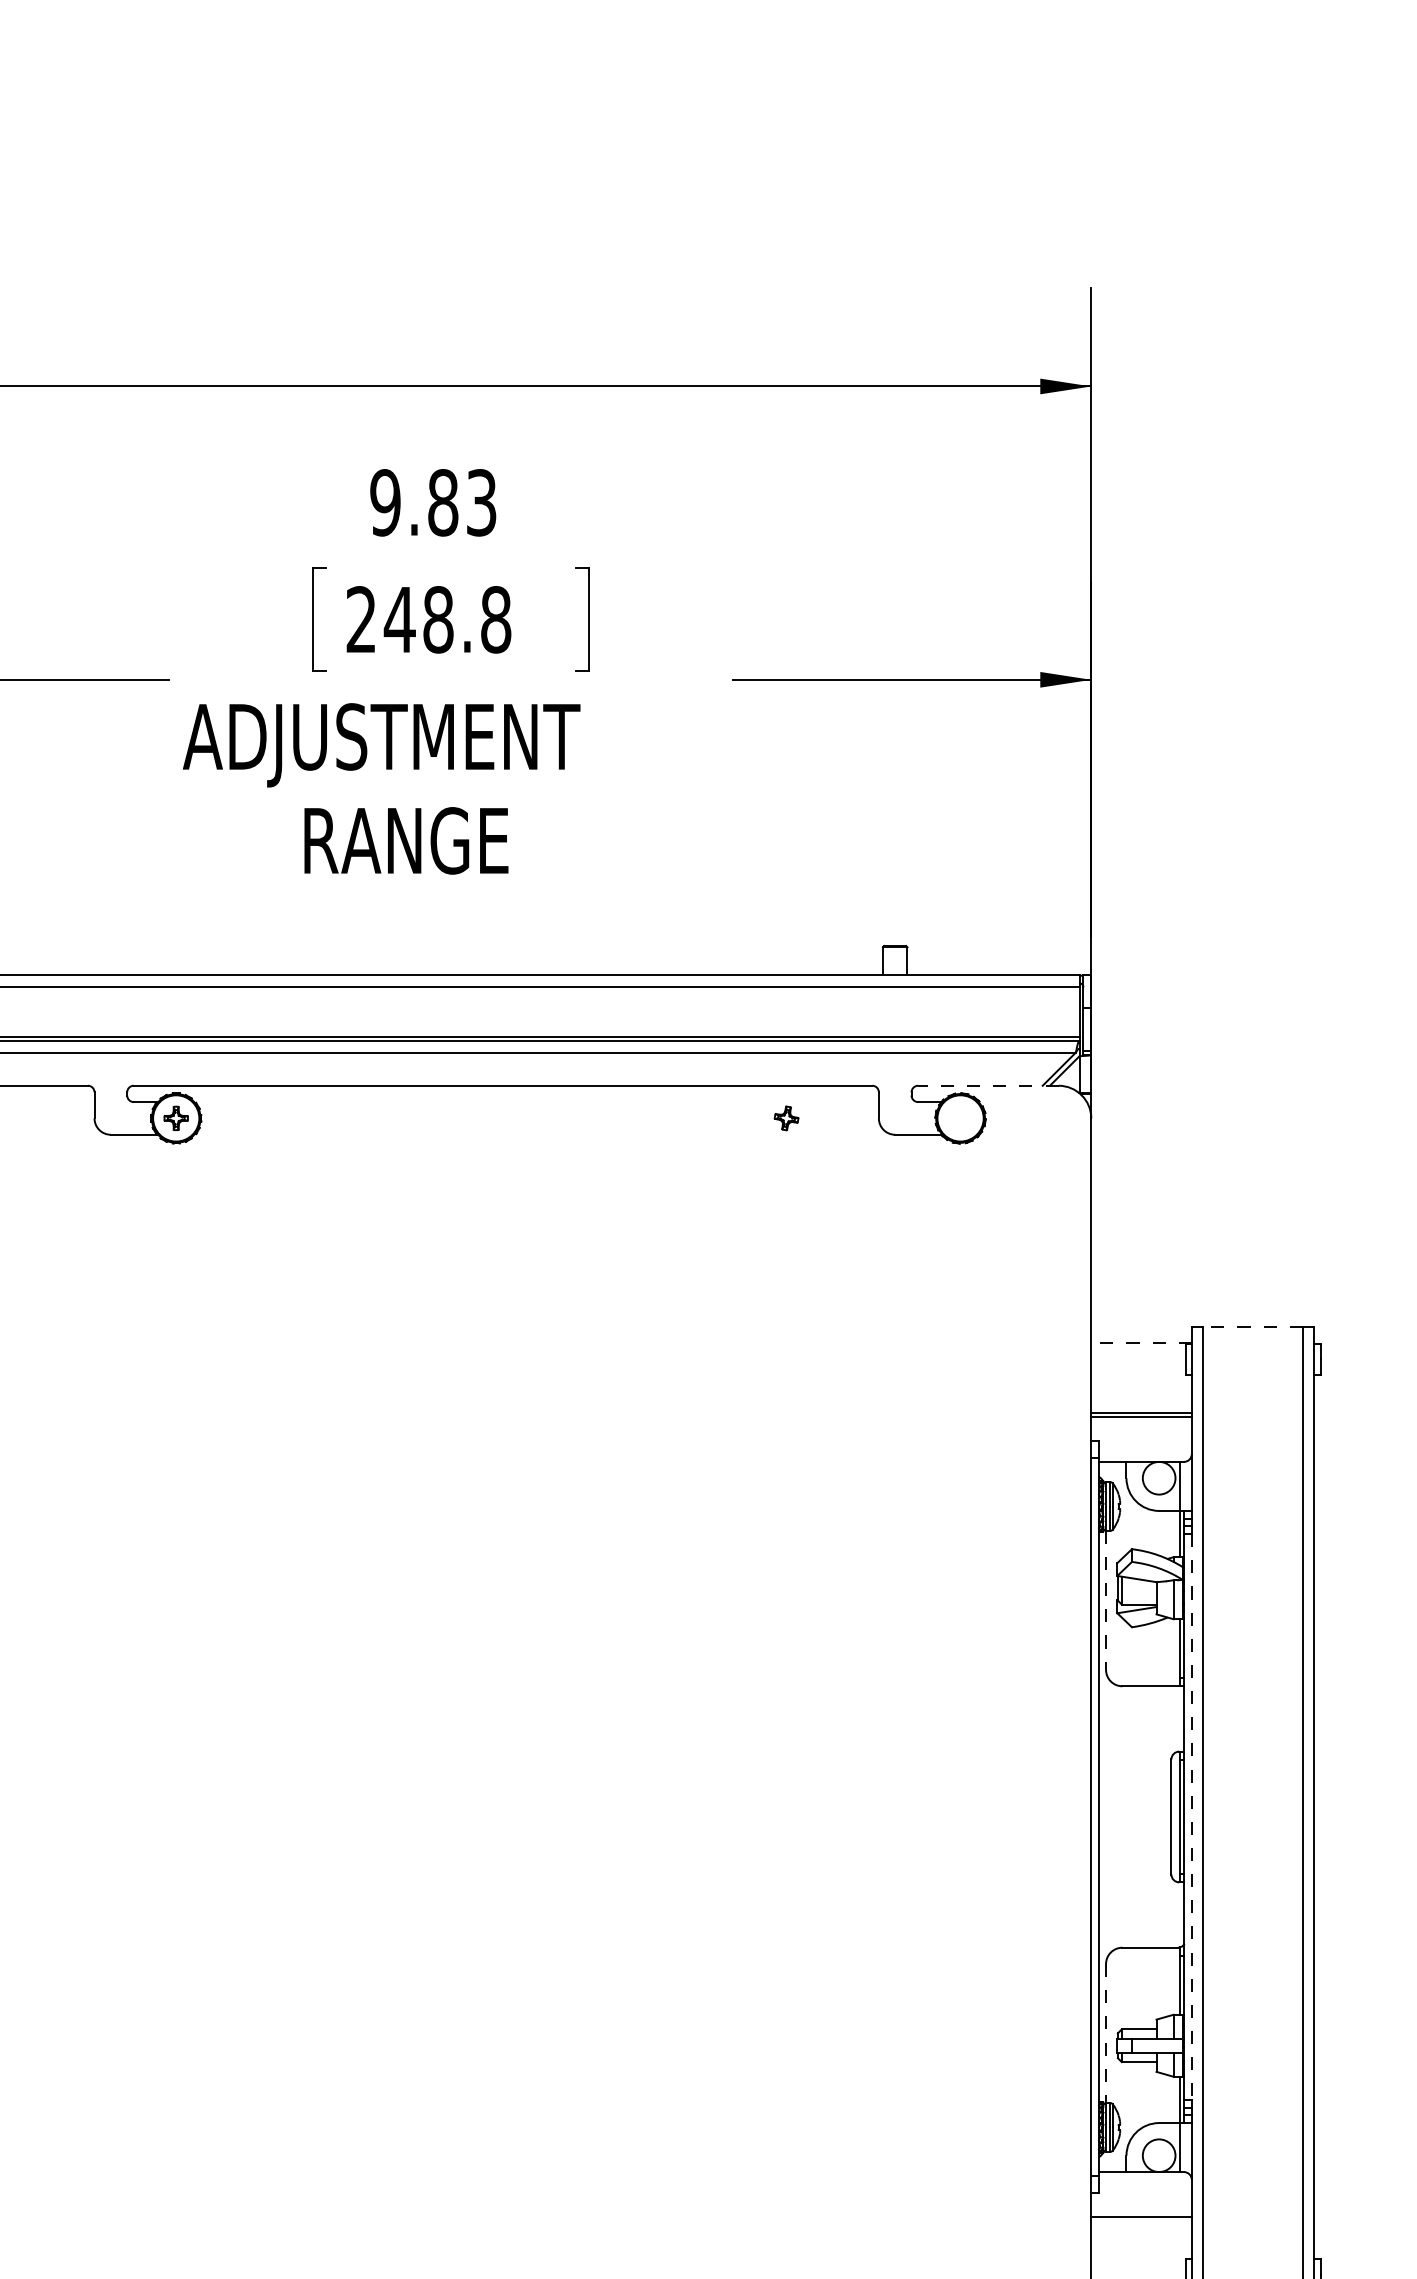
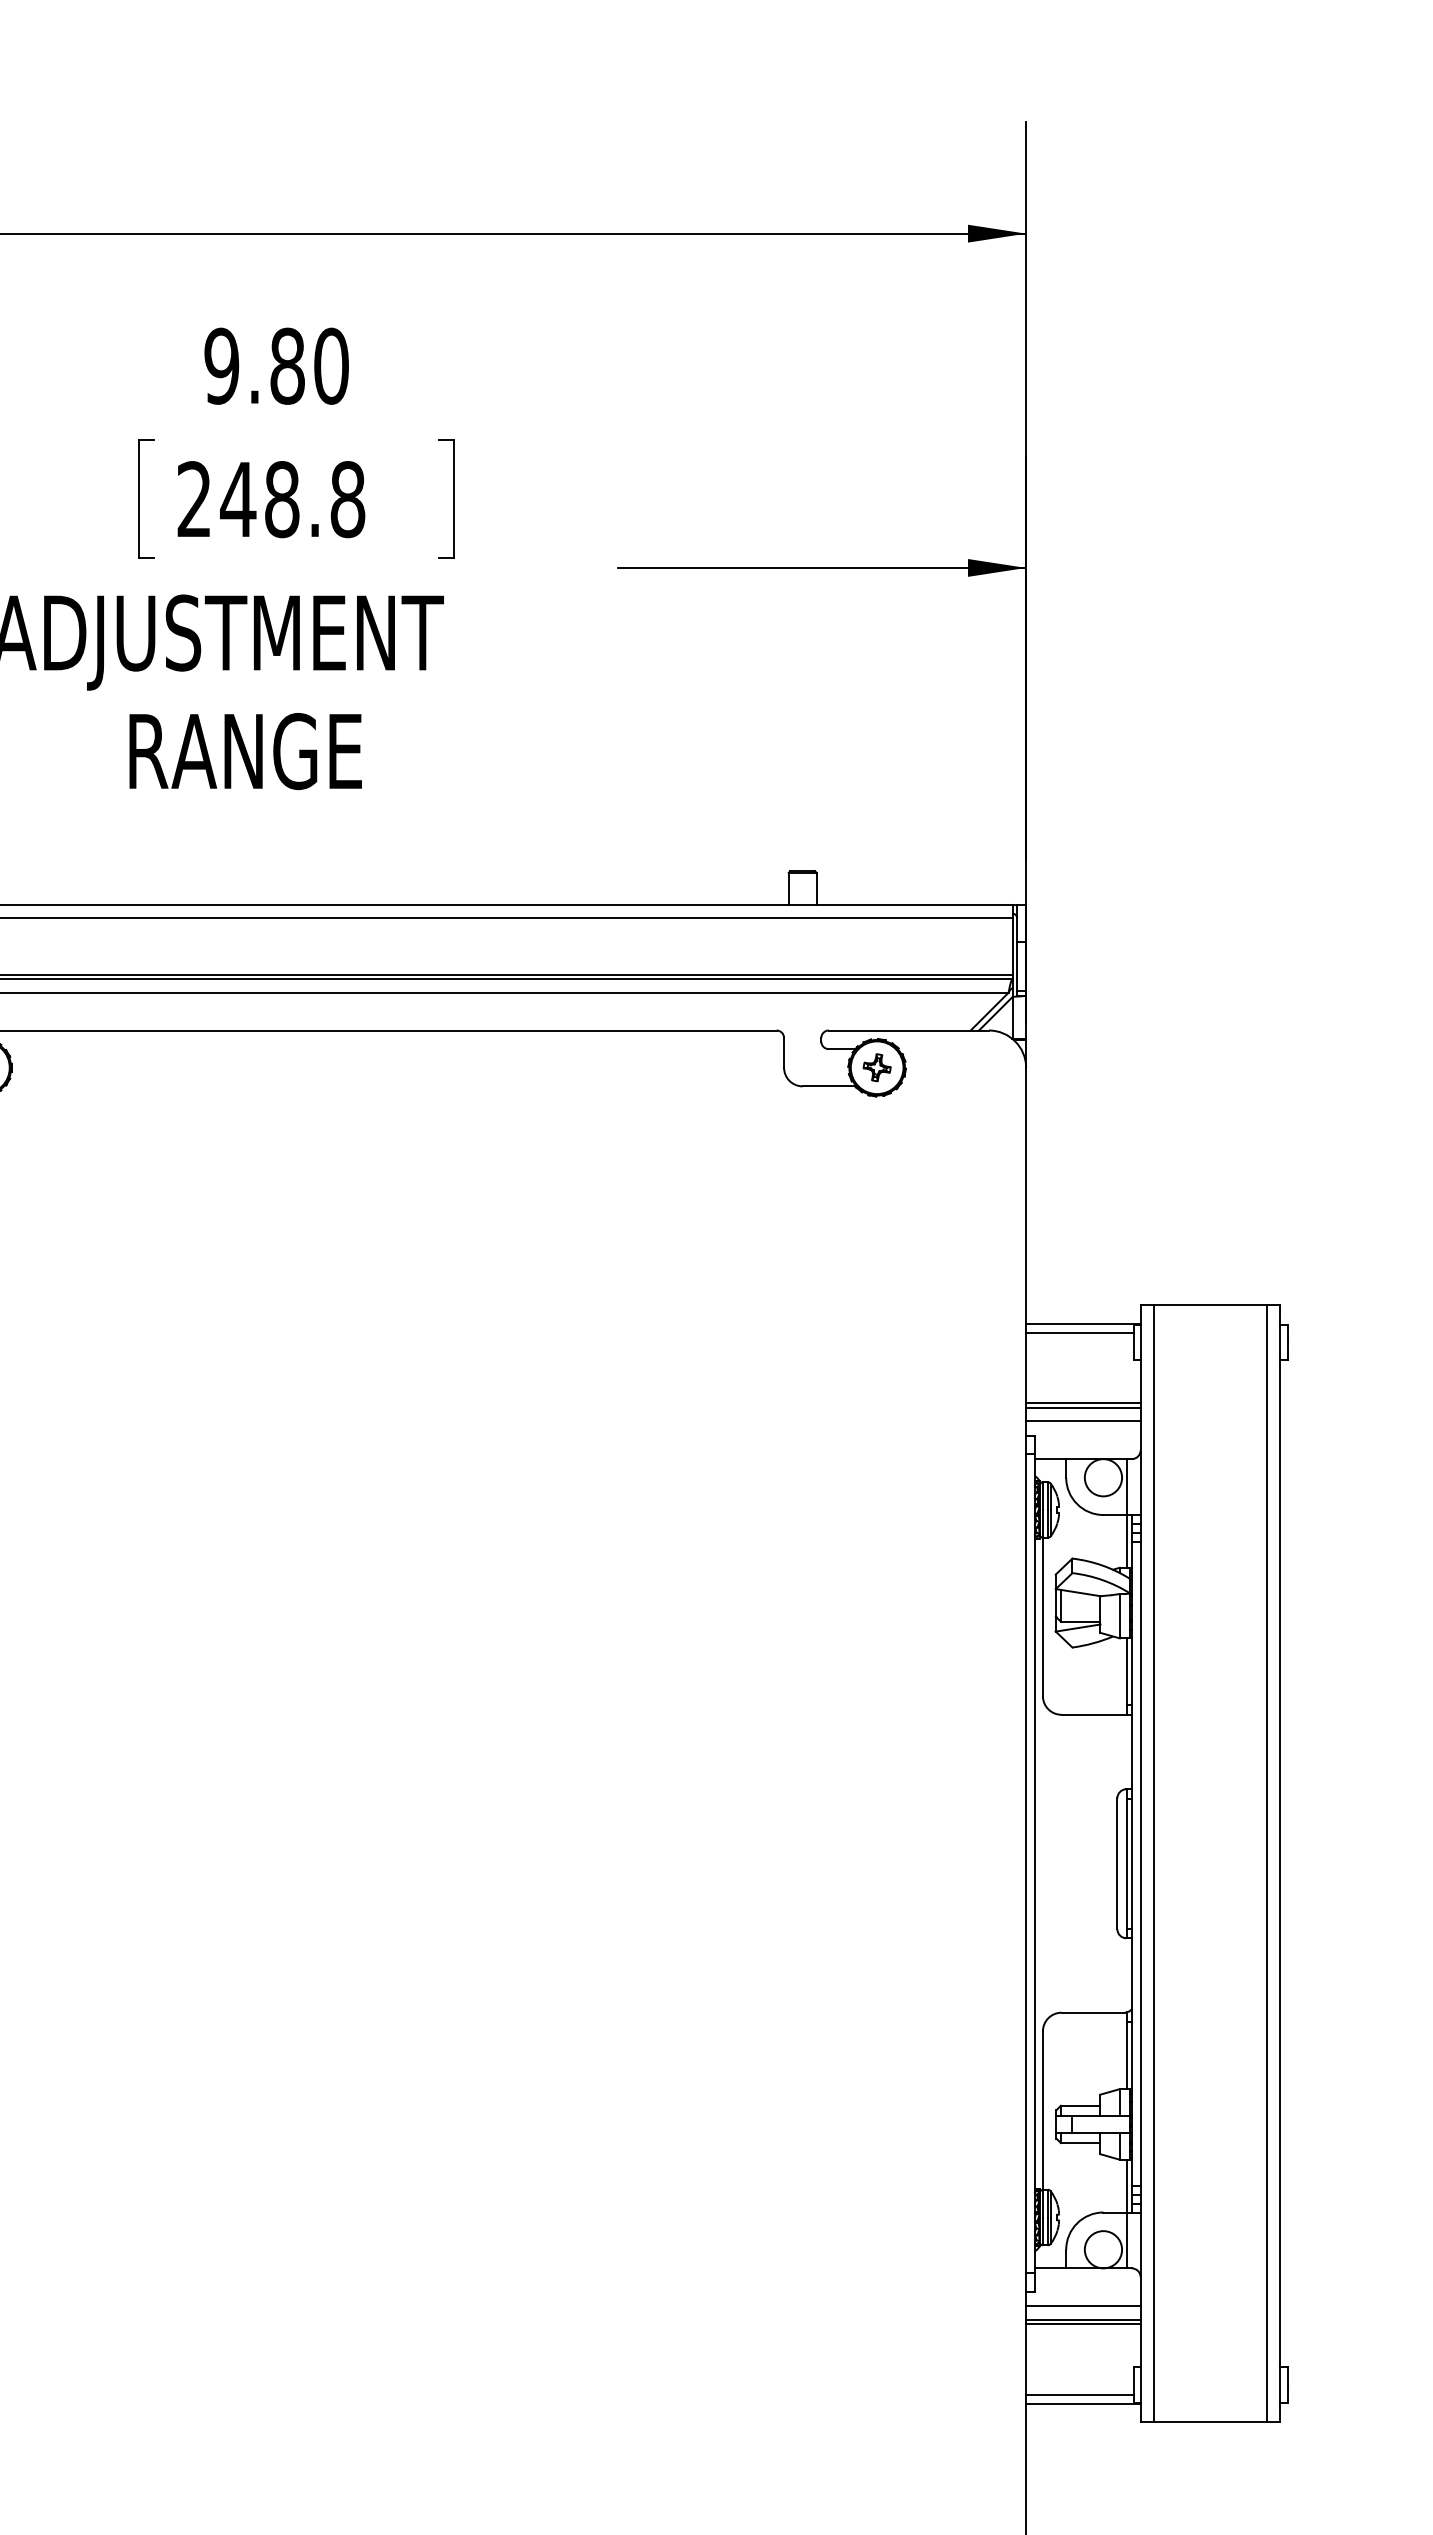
text: (481, 502) -> (331, 365), 9.83 -> 9.80
line: (987, 1085) -> (907, 1030), dashed -> solid
part: (786, 1118) -> (877, 1067), moved
line: (1253, 1326) -> (1210, 1304), dashed -> solid
line: (1141, 1343) -> (1083, 1324), dashed -> solid
line: (1138, 1351) -> (1079, 1333), added
line: (1141, 1428) -> (1083, 1421), added
line: (1106, 1600) -> (1043, 1617), dashed -> solid
line: (1191, 1816) -> (1140, 1863), dashed -> solid
line: (1106, 2033) -> (1043, 2110), dashed -> solid
line: (1141, 2205) -> (1083, 2306), added
line: (1141, 2220) -> (1083, 2323), added

